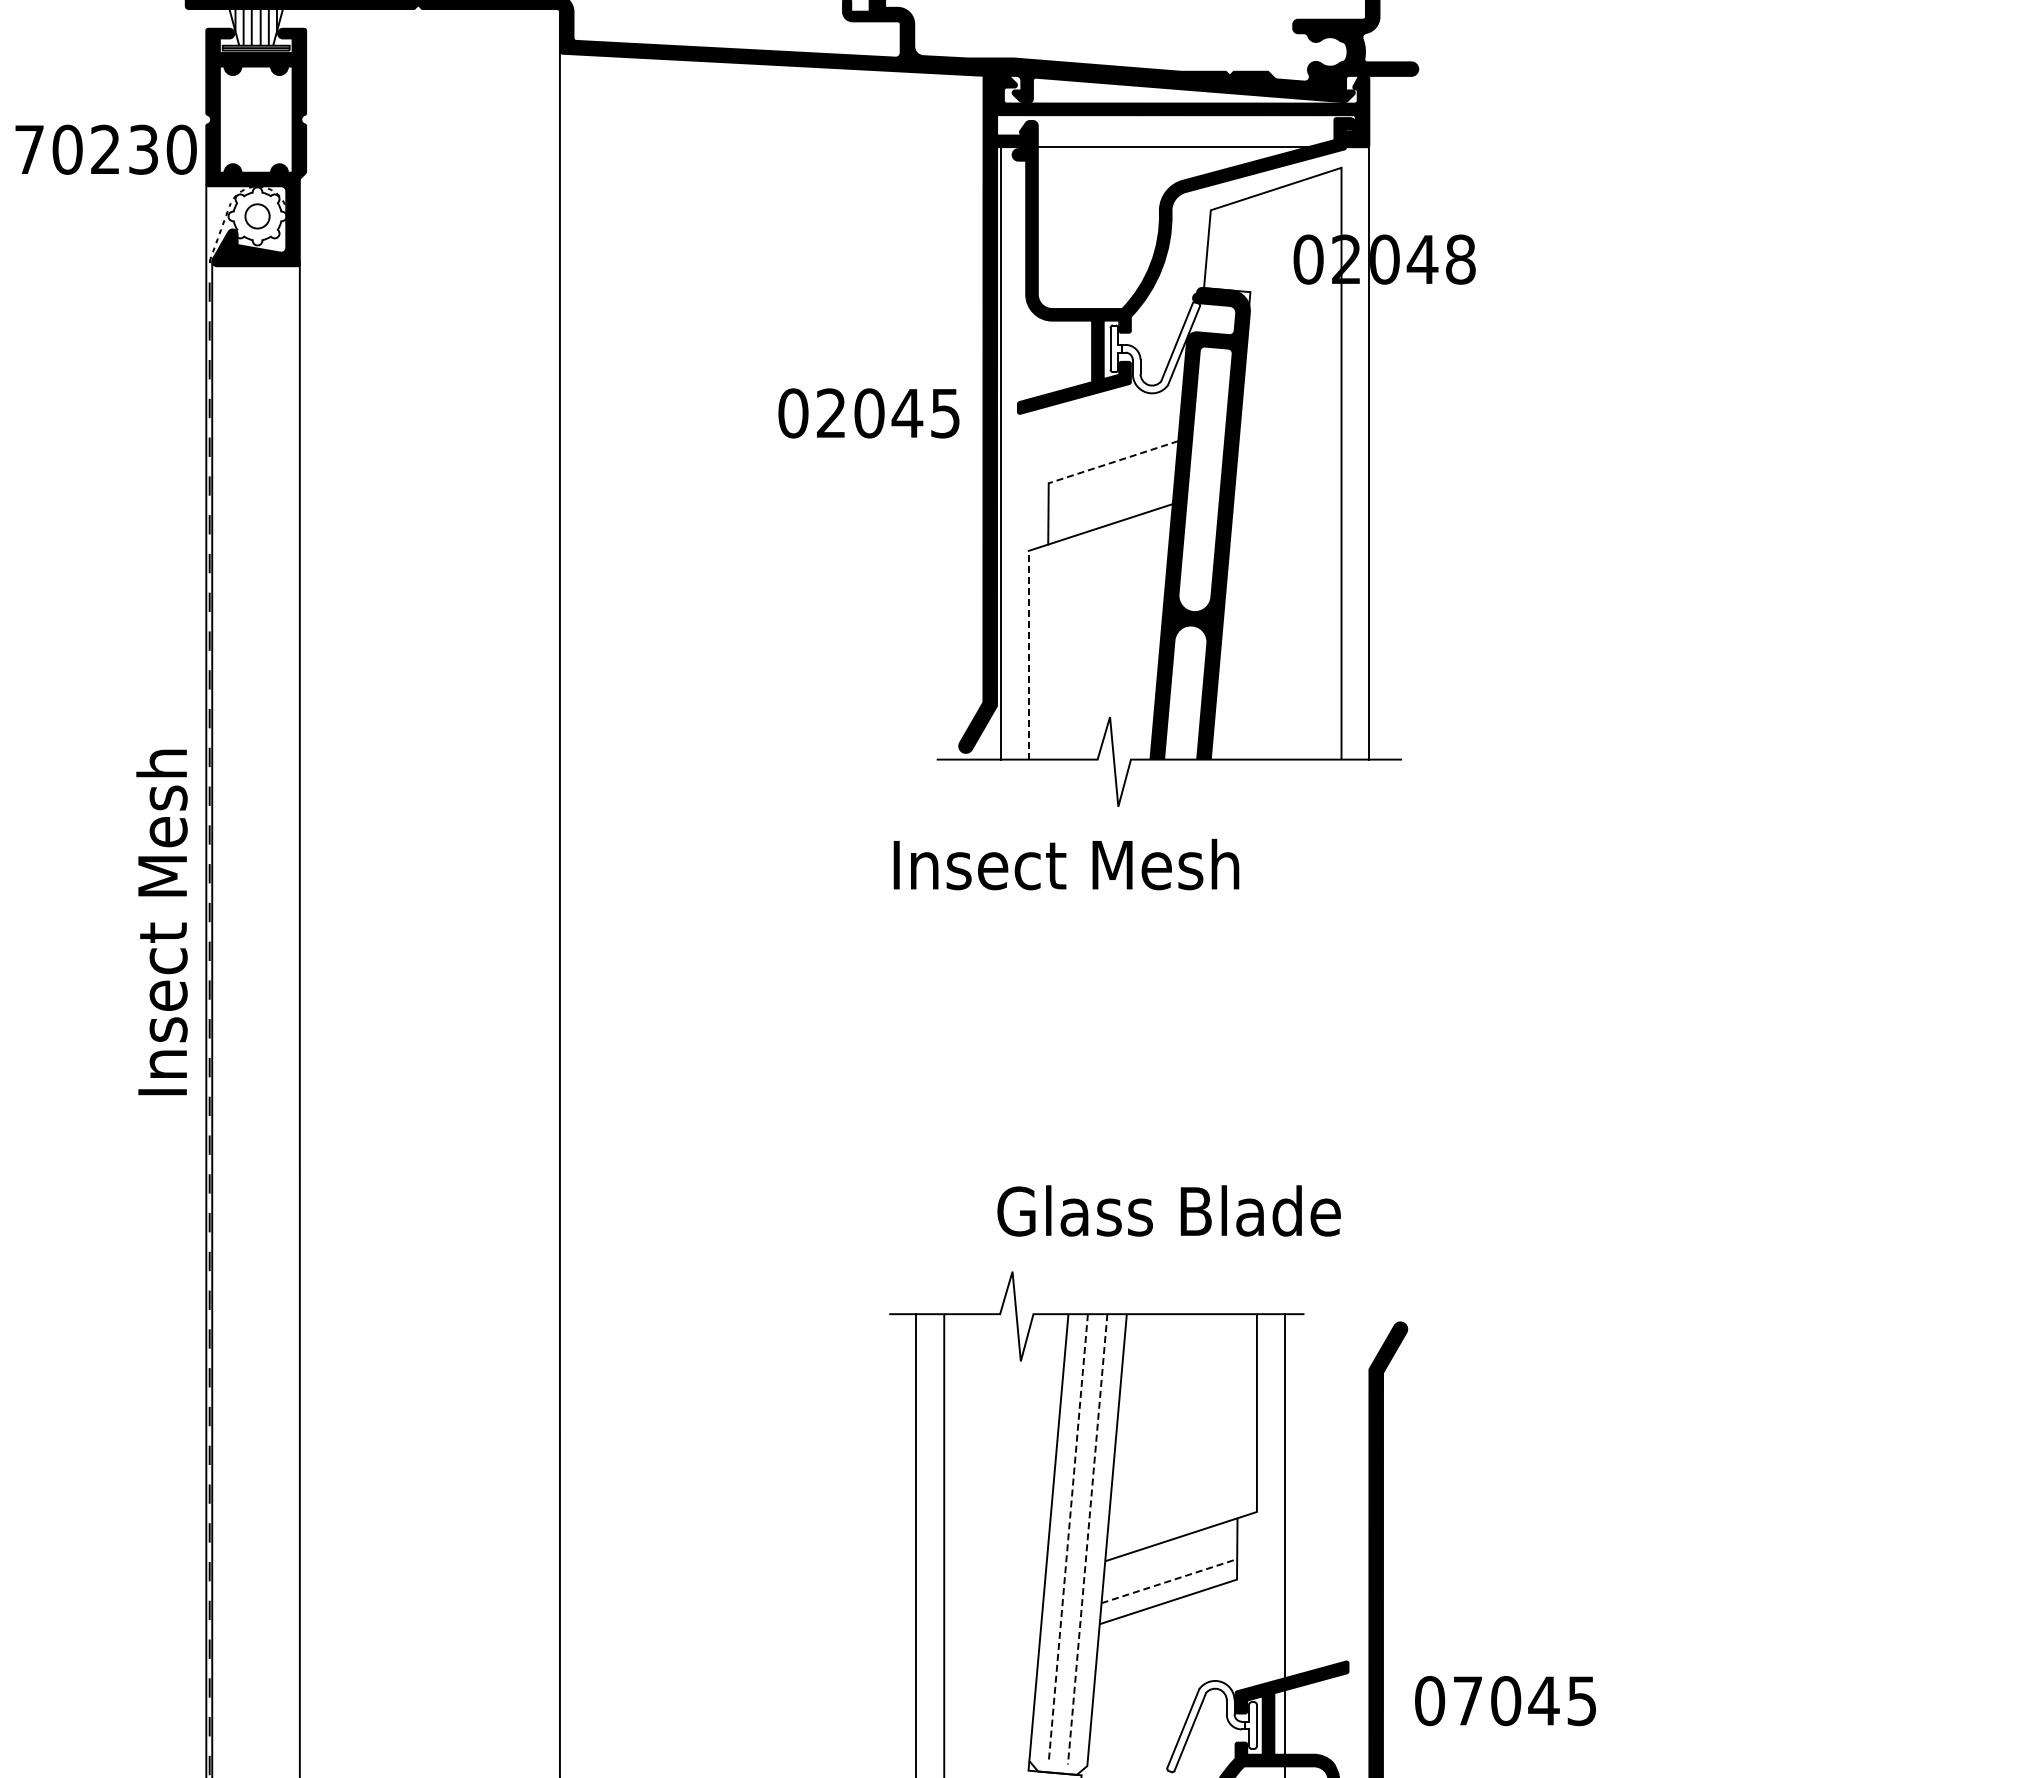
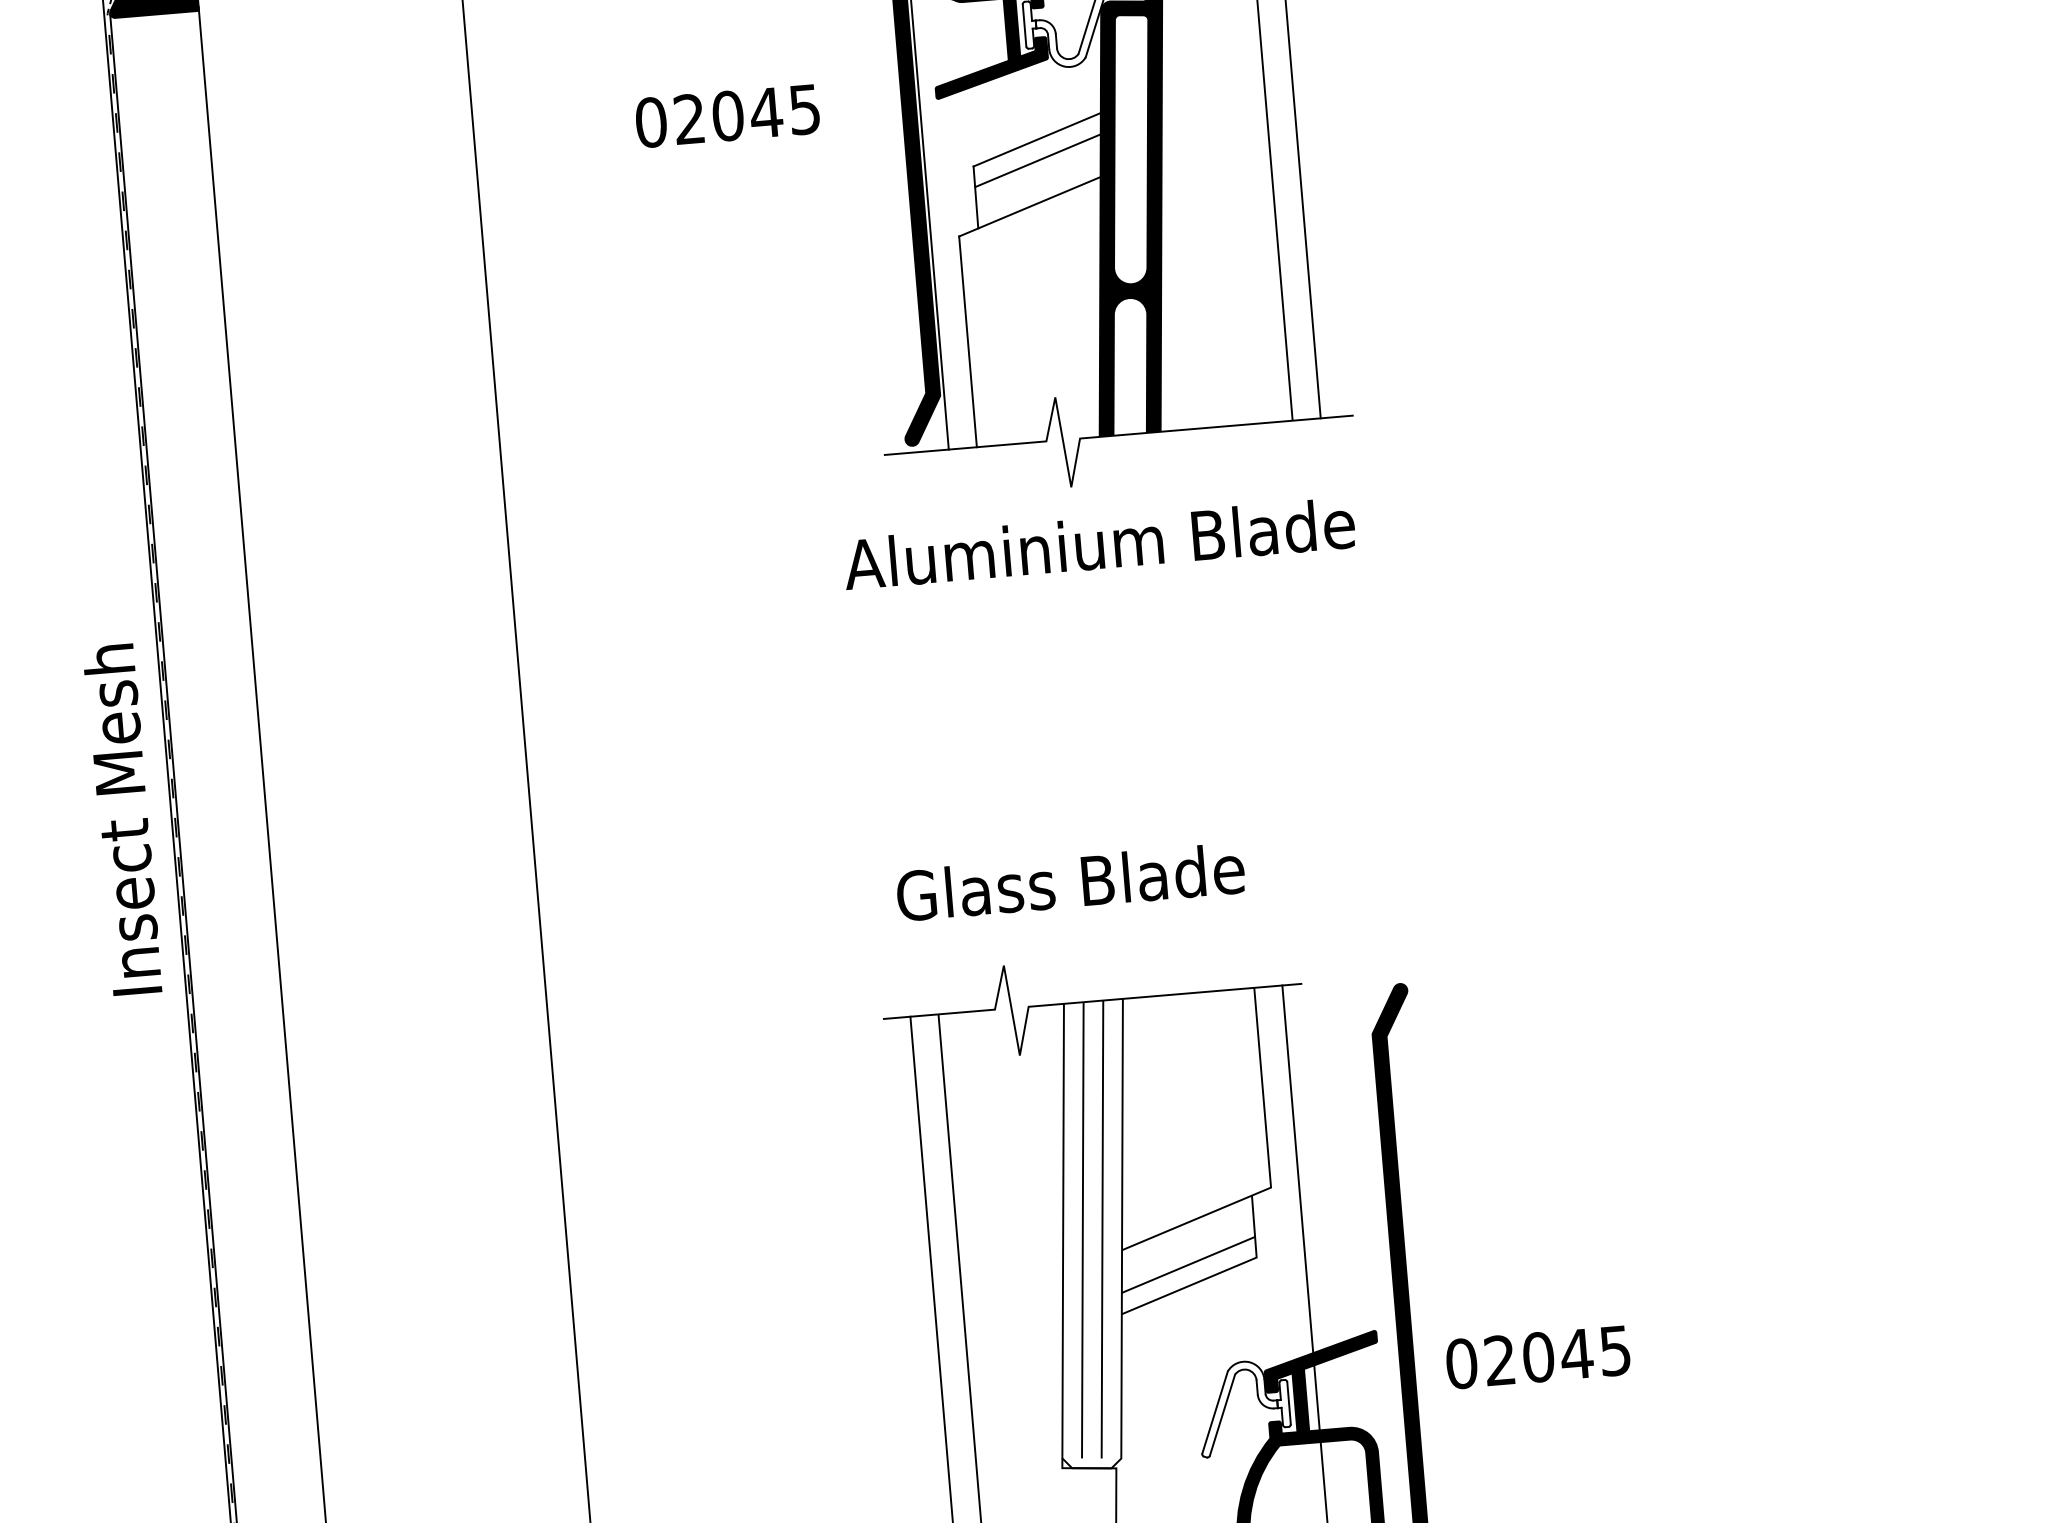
text: (868, 413) -> (727, 116), moved
line: (1113, 462) -> (1037, 140), dashed -> solid
line: (1112, 482) -> (1037, 160), added
line: (1028, 654) -> (967, 341), dashed -> solid
text: (1140, 864) -> (1098, 543), Insect Mesh -> Aluminium Blade
text: (161, 922) -> (122, 819), moved
text: (1168, 1210) -> (1070, 881), moved
line: (1068, 1538) -> (1083, 1230), dashed -> solid
line: (1087, 1539) -> (1102, 1229), dashed -> solid
line: (1169, 1581) -> (1188, 1265), dashed -> solid
text: (1467, 1700) -> (1499, 1360), 07045 -> 02045

